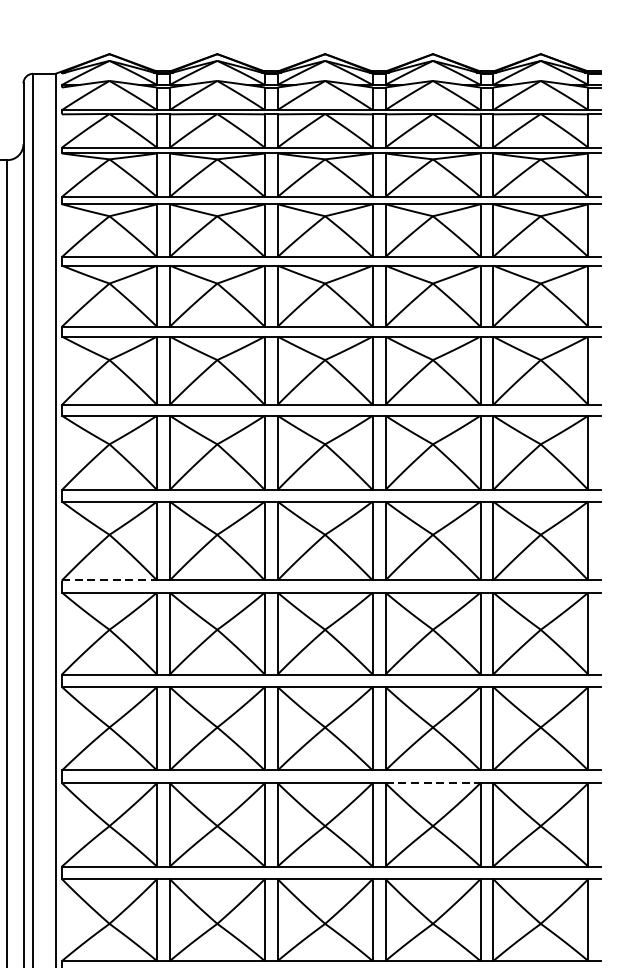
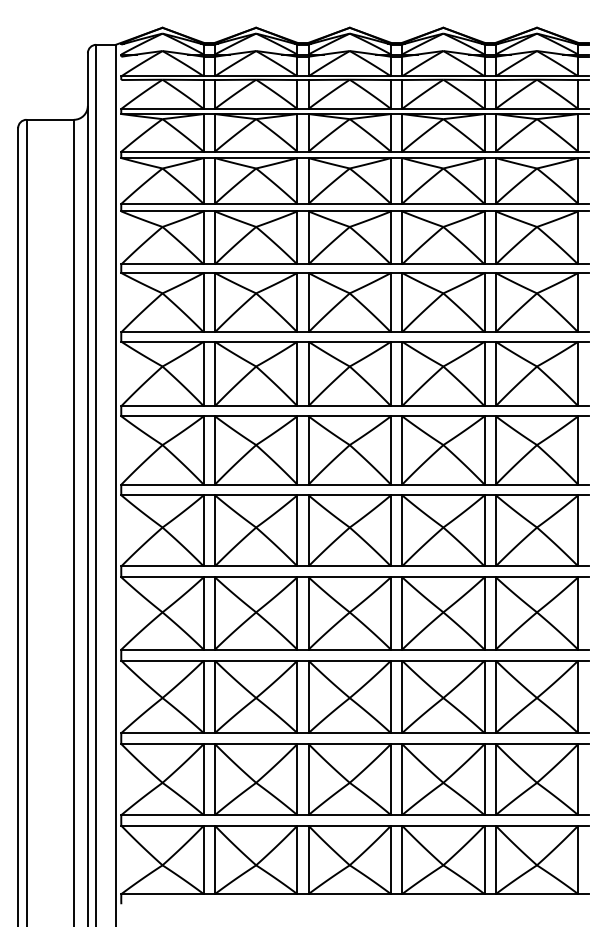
line: (110, 580) -> (163, 484), dashed -> solid
line: (433, 782) -> (443, 660), dashed -> solid

